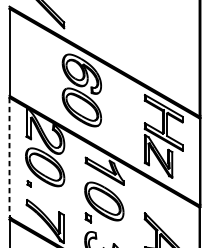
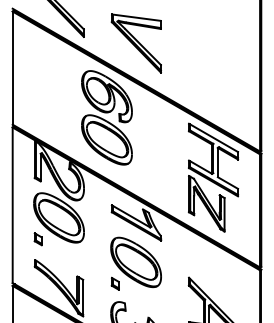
part: (103, 33) -> (135, 43), added
line: (9, 157) -> (12, 205), dashed -> solid
part: (28, 183) -> (37, 239), size x1.67

